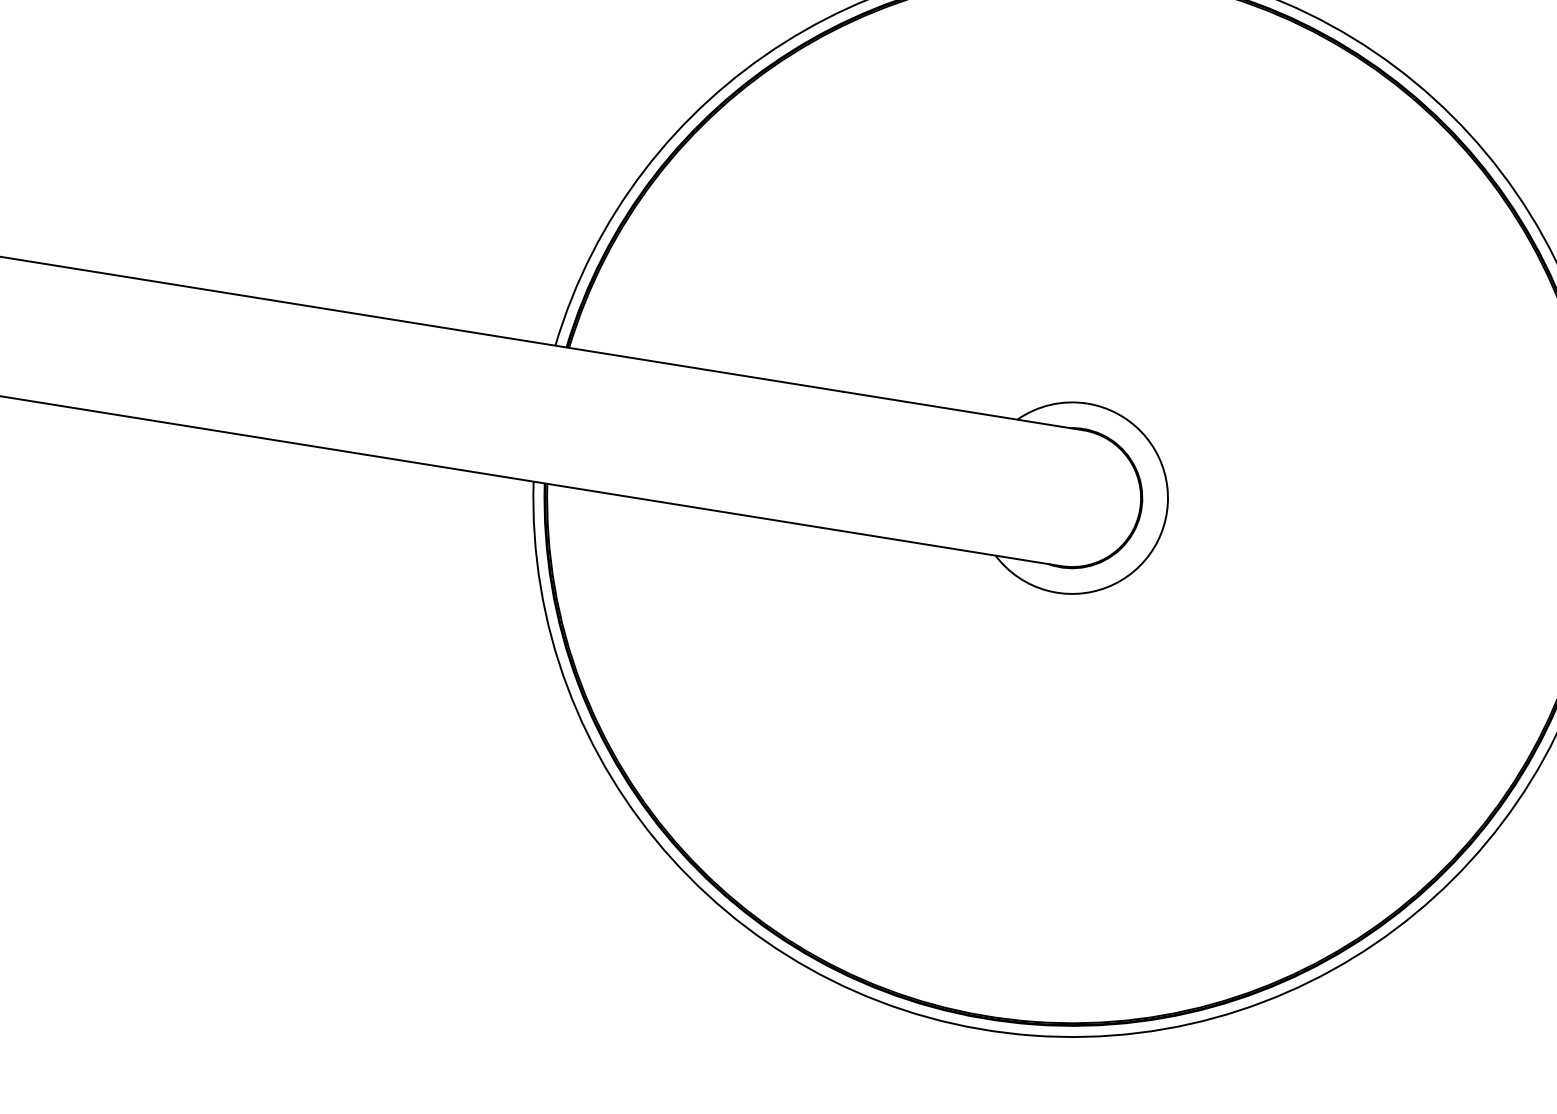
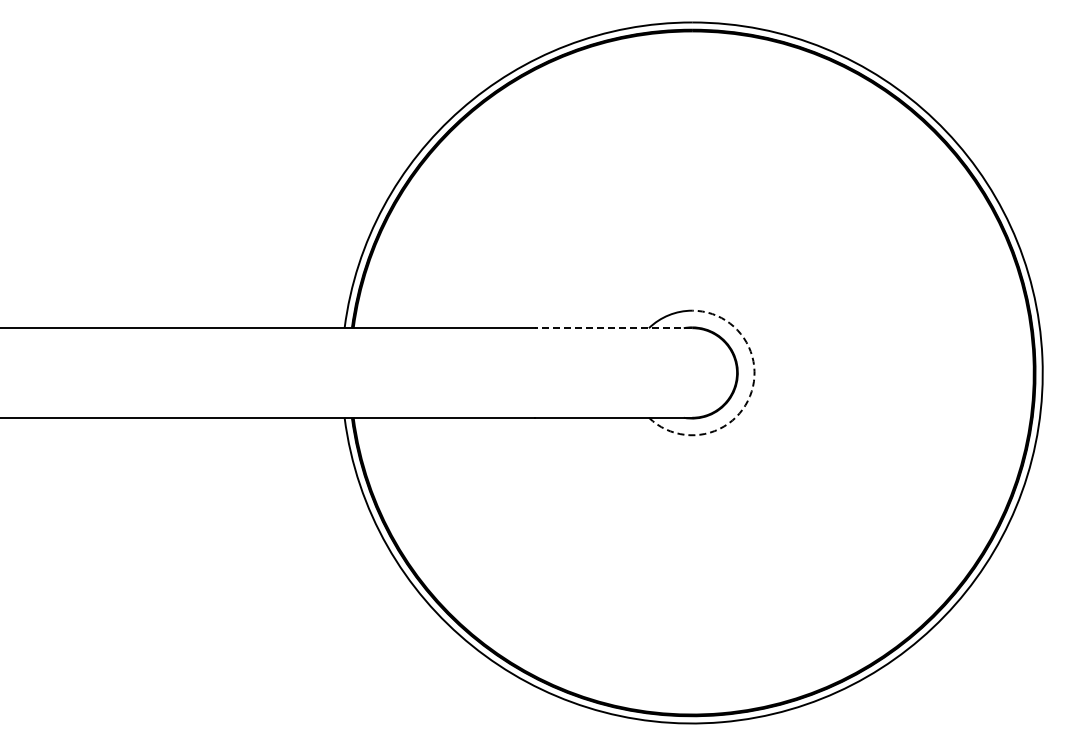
line: (963, 411) -> (613, 328), solid -> dashed
arc: (1154, 548) -> (750, 396), solid -> dashed

